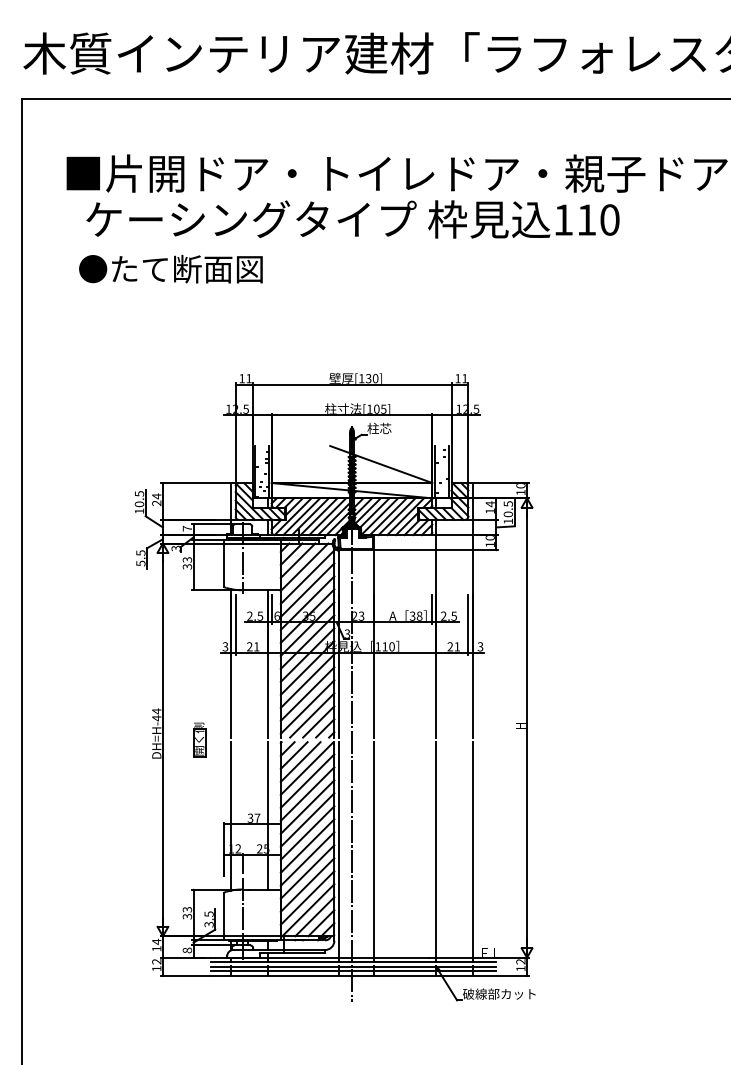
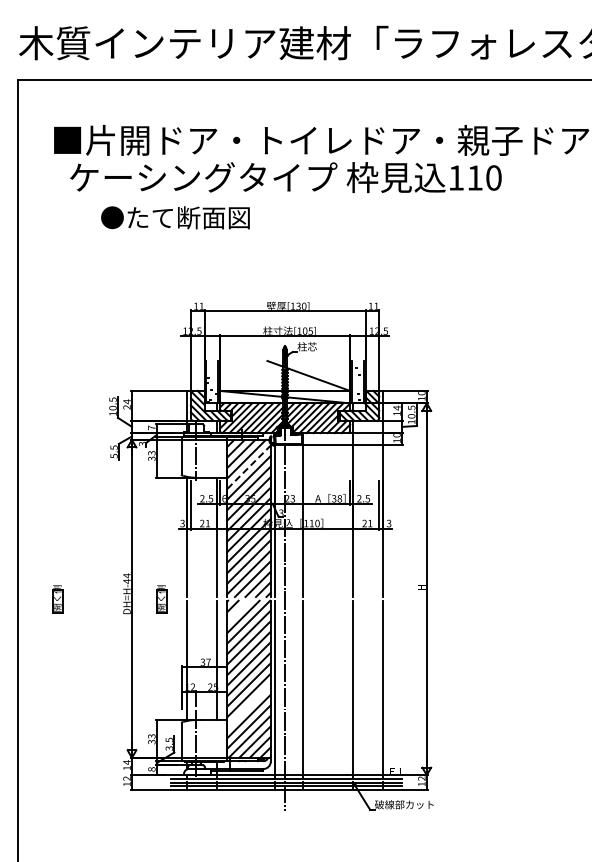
text: (170, 268) -> (175, 217), moved
line: (308, 577) -> (249, 467), solid -> dashed
part: (70, 740) -> (57, 599), added
line: (294, 755) -> (238, 611), removed
line: (306, 871) -> (248, 705), removed

